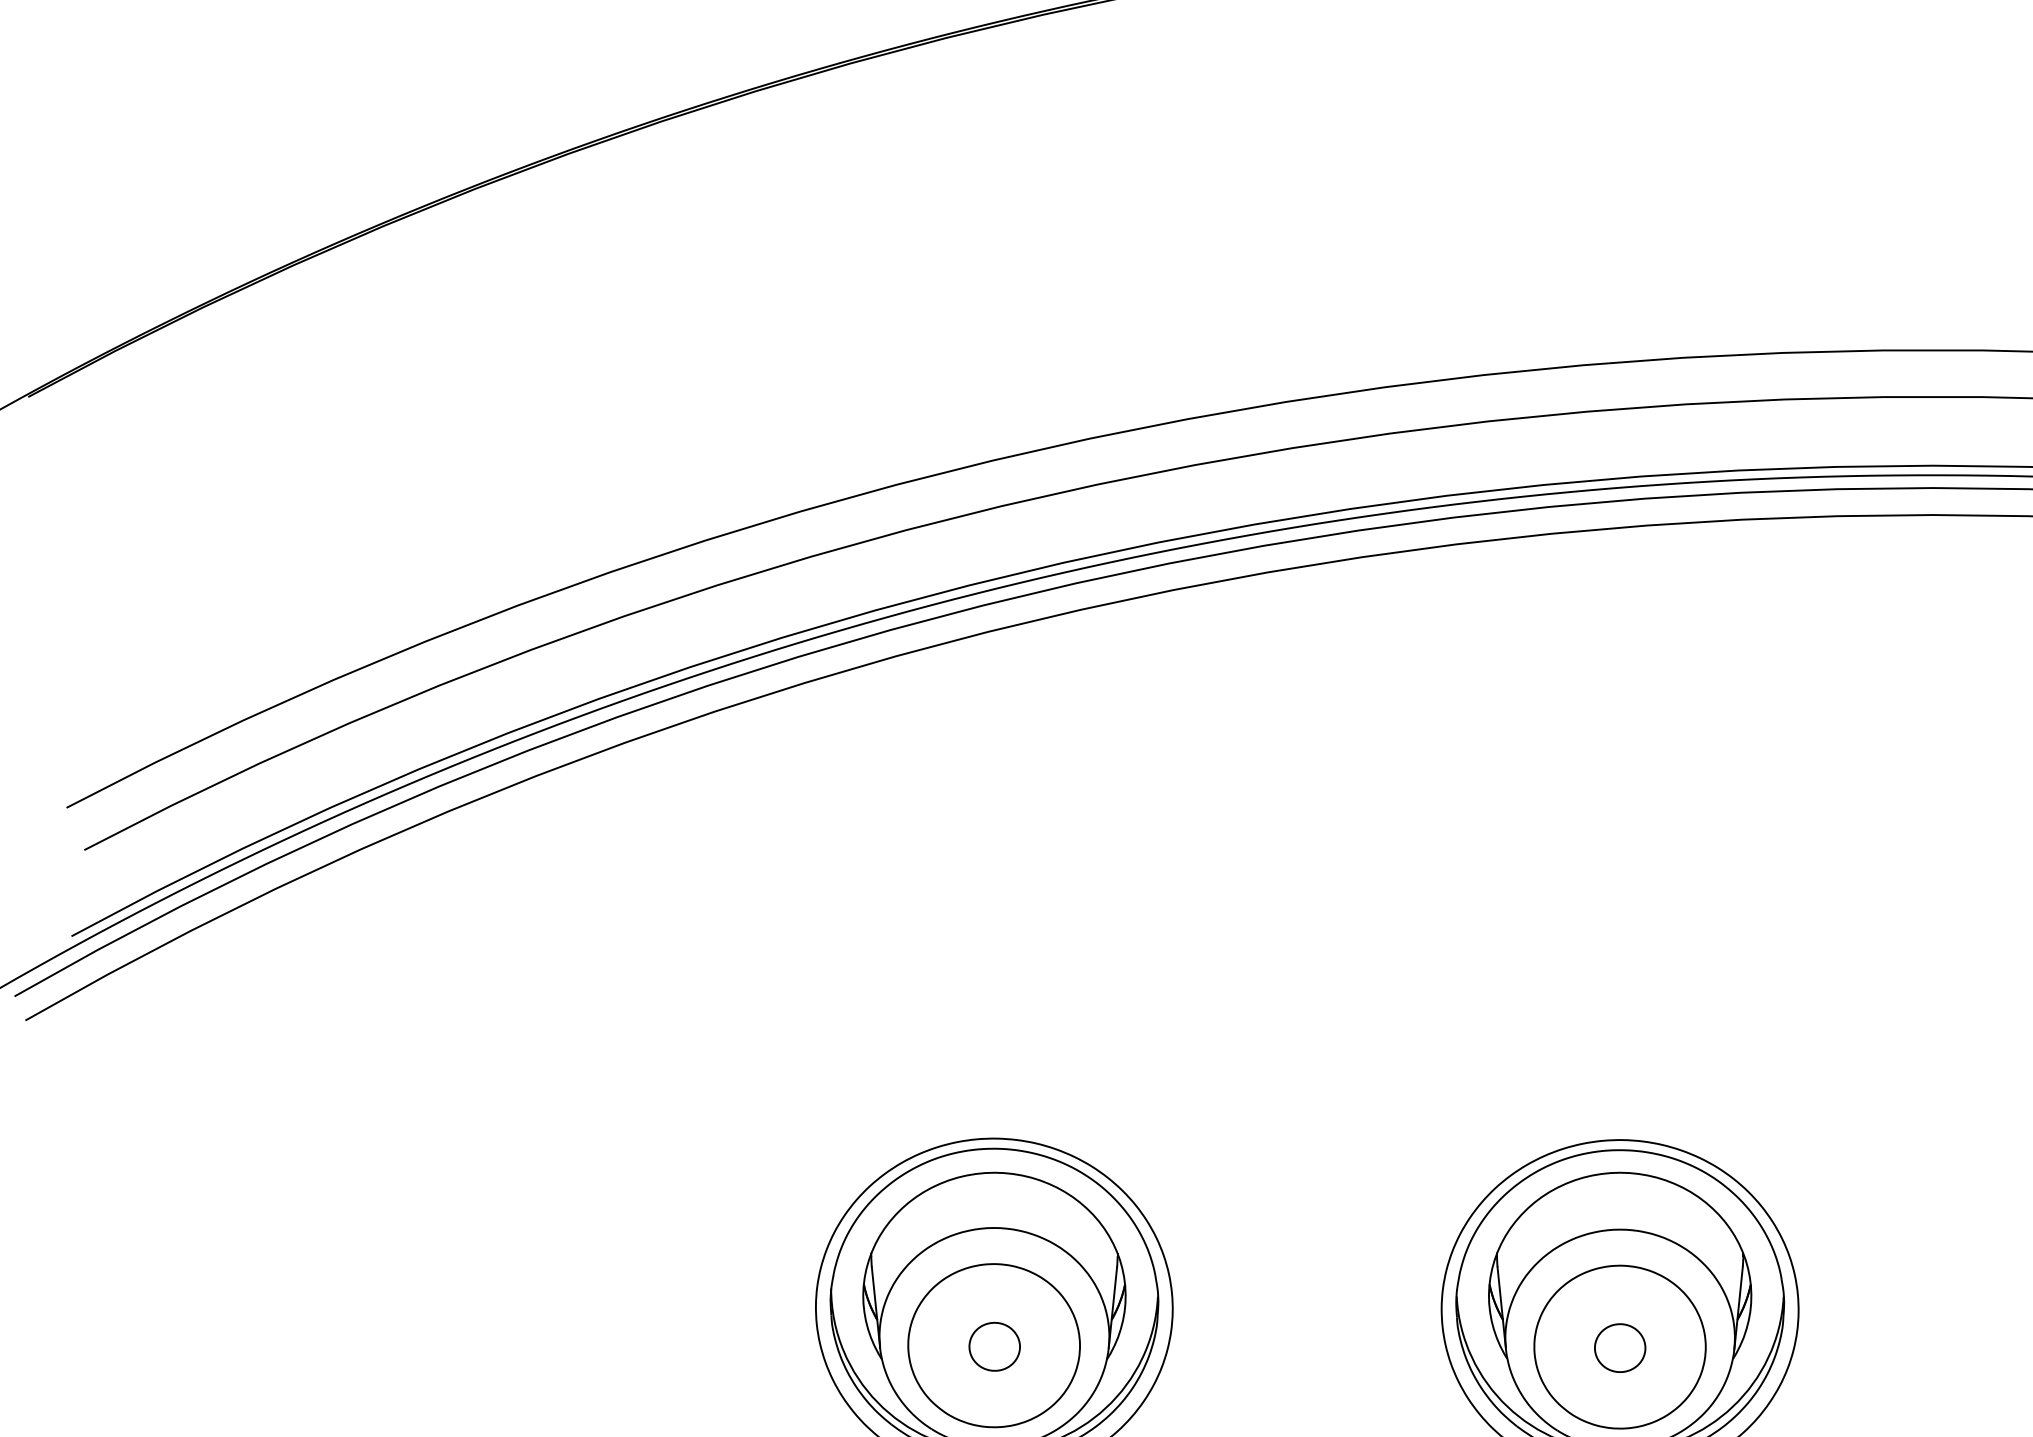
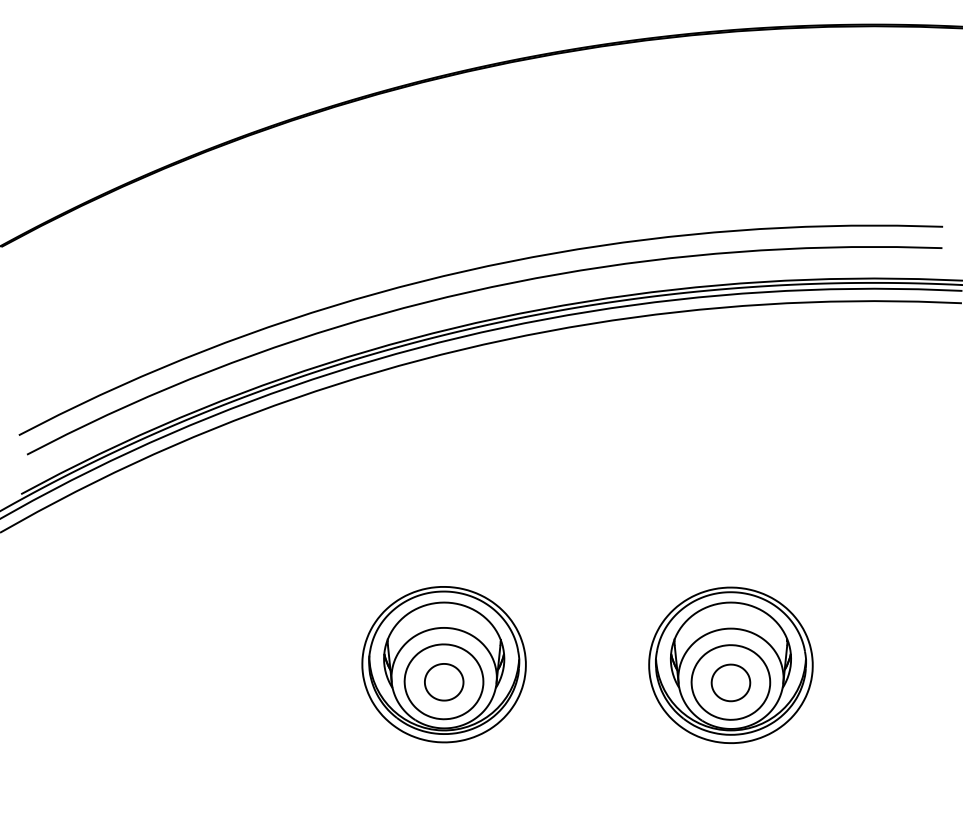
part: (995, 1347) -> (444, 682), size x1.67
part: (1619, 1347) -> (730, 682), size x1.67

